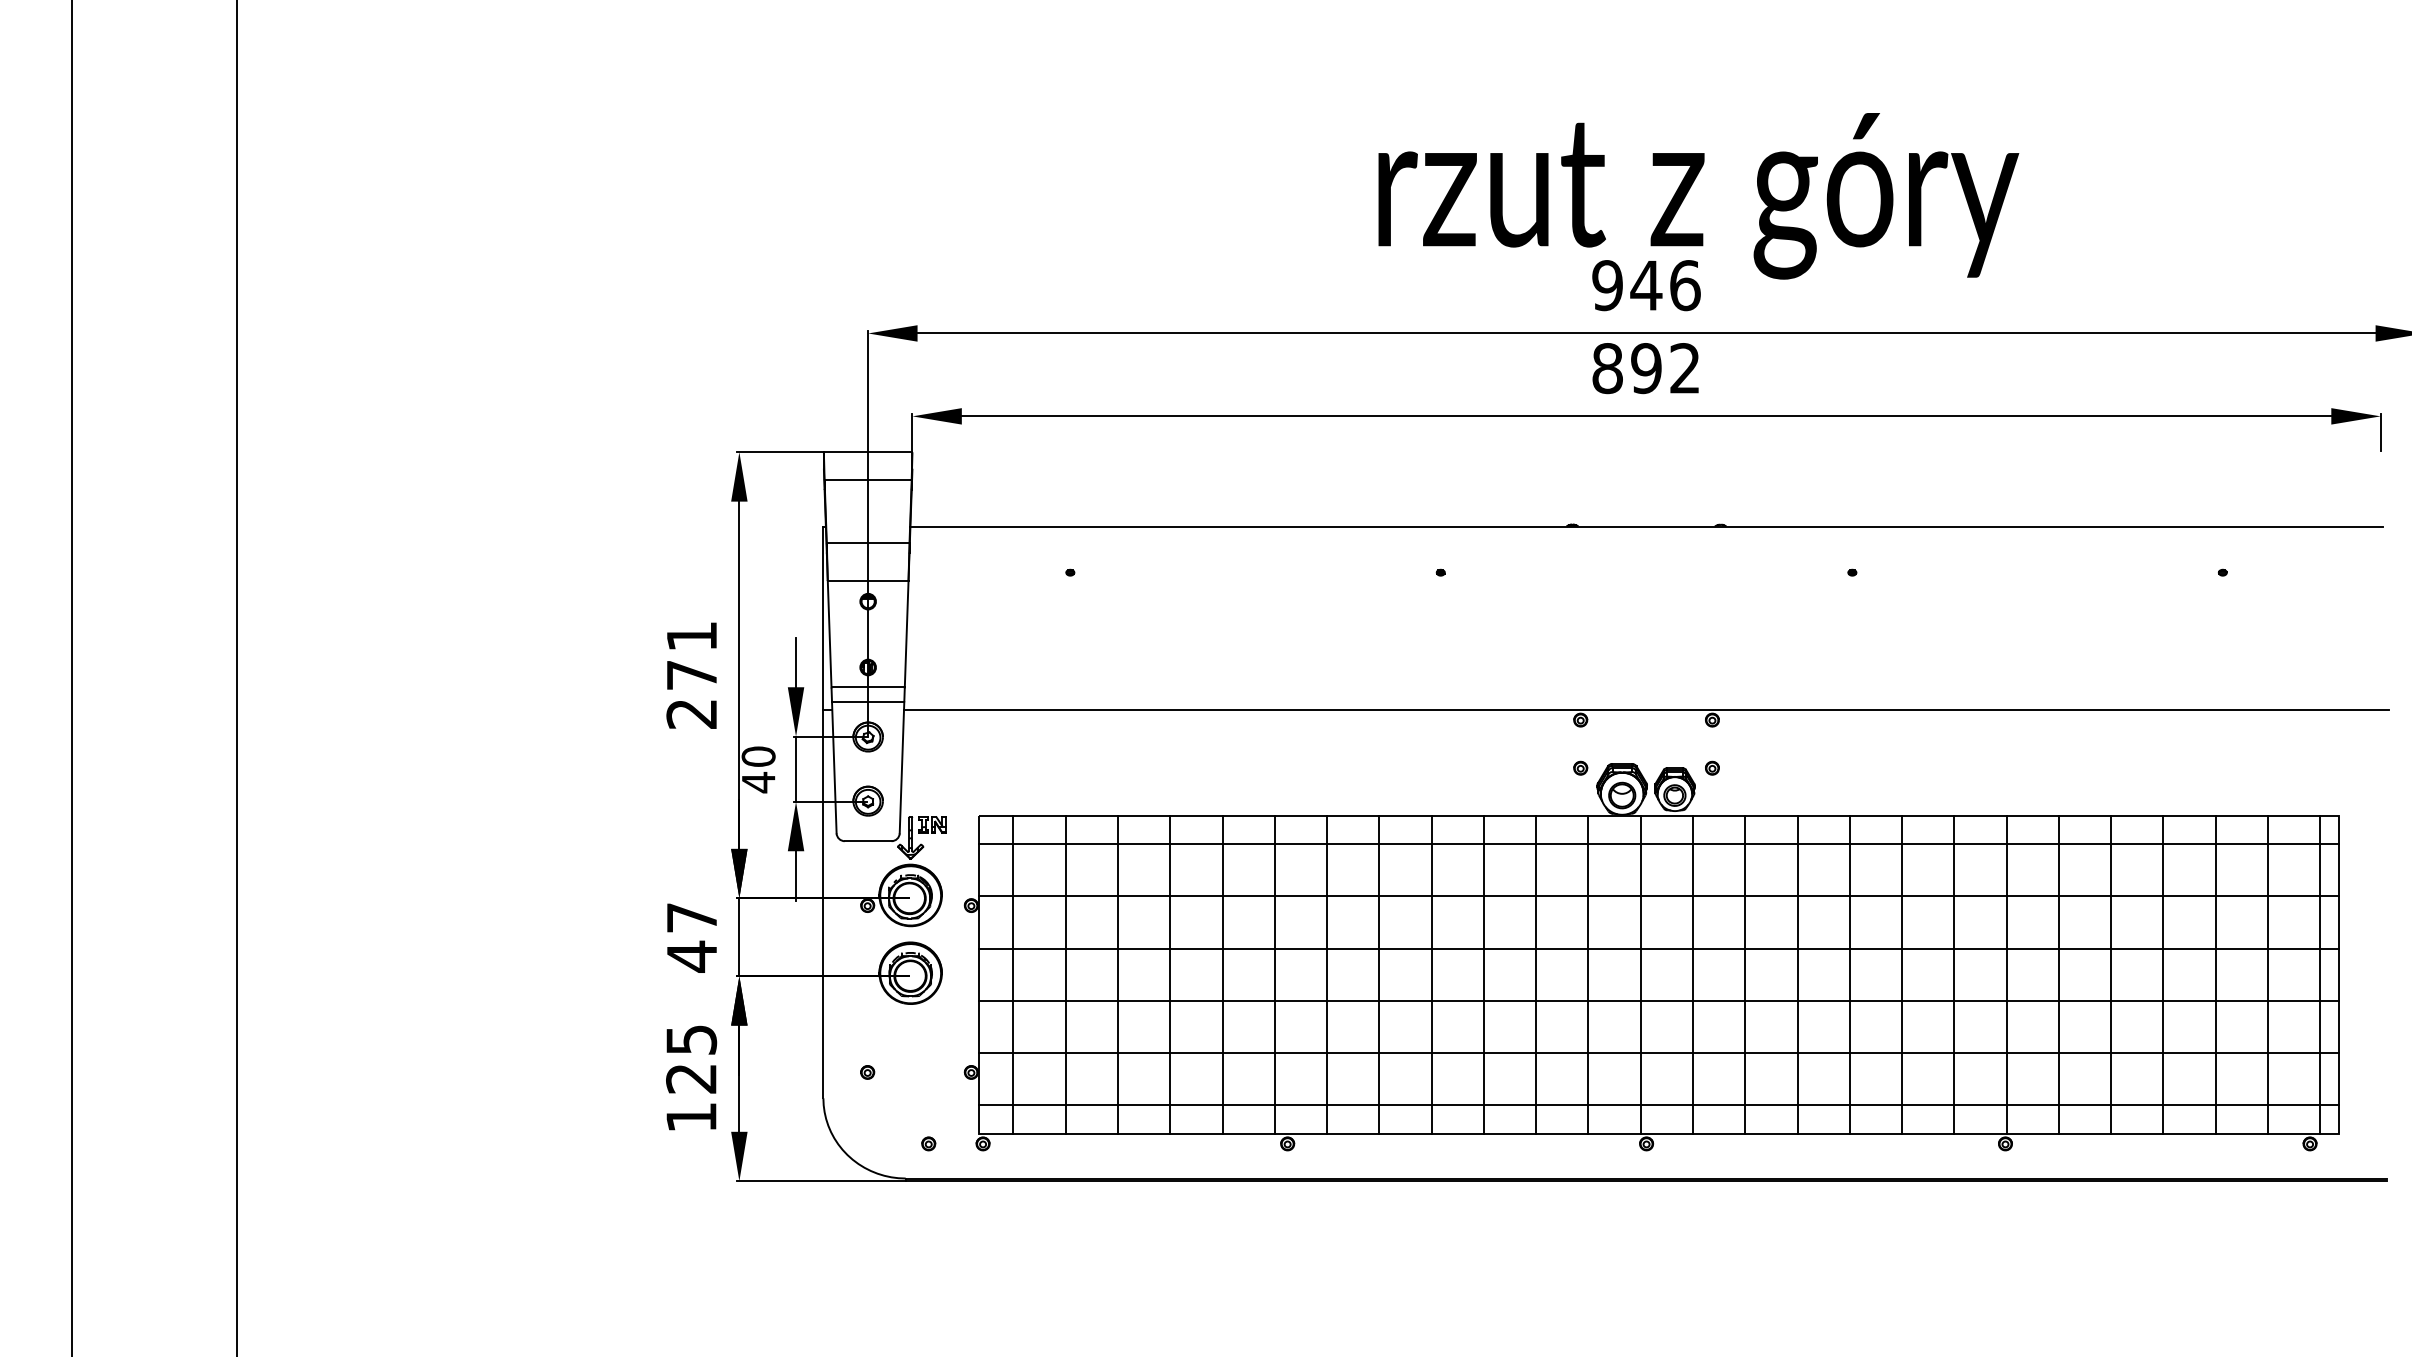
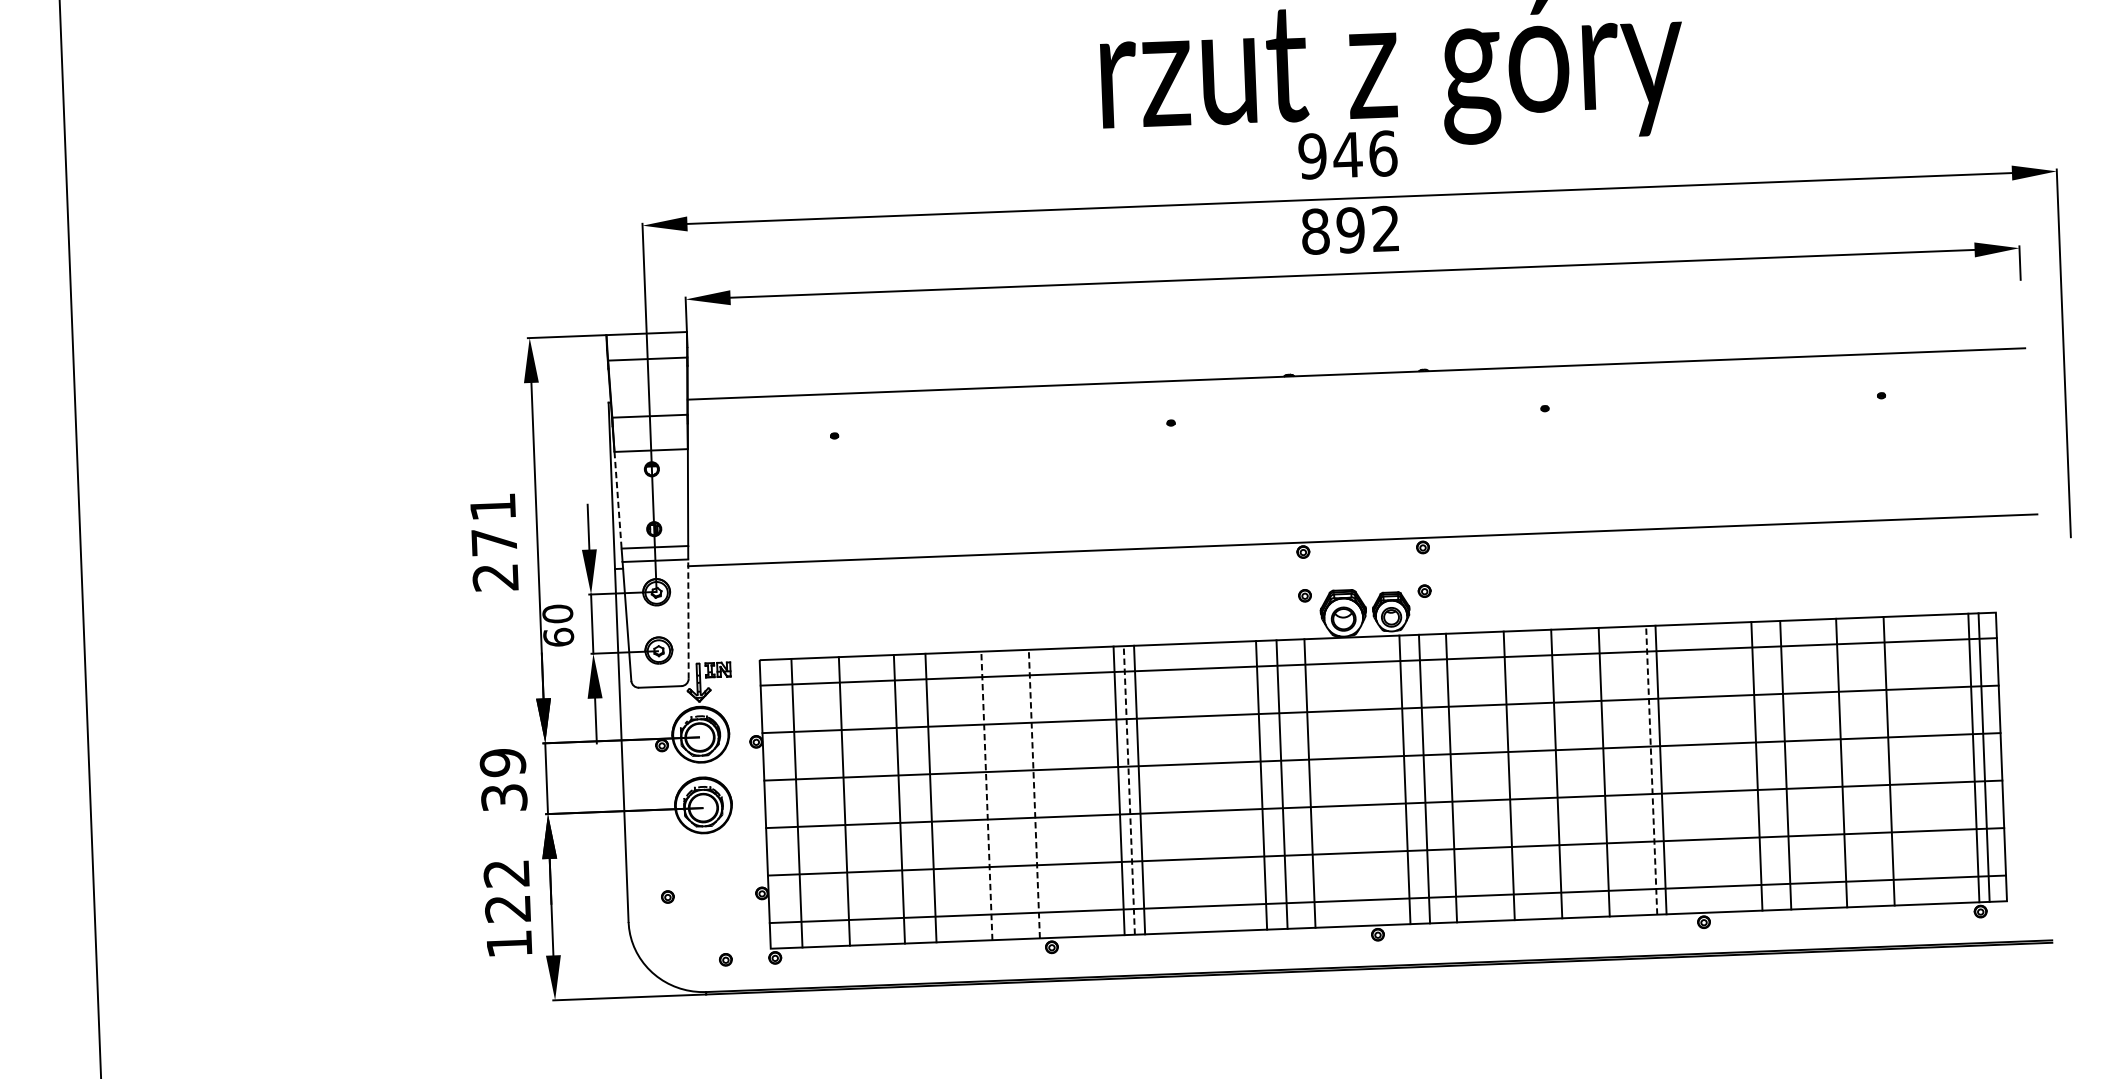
line: (829, 634) -> (617, 500), solid -> dashed
line: (902, 767) -> (688, 618), solid -> dashed
text: (758, 782) -> (558, 637), 40 -> 60
text: (691, 937) -> (503, 780), 47 -> 39
line: (1118, 974) -> (931, 797), moved
line: (1170, 974) -> (899, 799), moved
line: (1222, 974) -> (986, 795), solid -> dashed
line: (1274, 974) -> (1034, 793), solid -> dashed
line: (1327, 974) -> (1119, 790), moved
line: (1379, 974) -> (1129, 790), solid -> dashed
line: (1431, 974) -> (1139, 789), moved
line: (1483, 974) -> (1261, 785), moved
line: (1536, 974) -> (1310, 783), moved
line: (1588, 974) -> (1282, 784), moved
line: (1640, 974) -> (1404, 779), moved
line: (1693, 974) -> (1451, 777), moved
line: (1745, 974) -> (1424, 778), moved
line: (1954, 974) -> (1651, 770), solid -> dashed
line: (2006, 974) -> (1660, 769), moved
line: (2058, 974) -> (1785, 764), moved
line: (2111, 974) -> (1757, 766), moved
line: (2268, 974) -> (1974, 757), moved
text: (691, 1039) -> (506, 873), 125 -> 122

